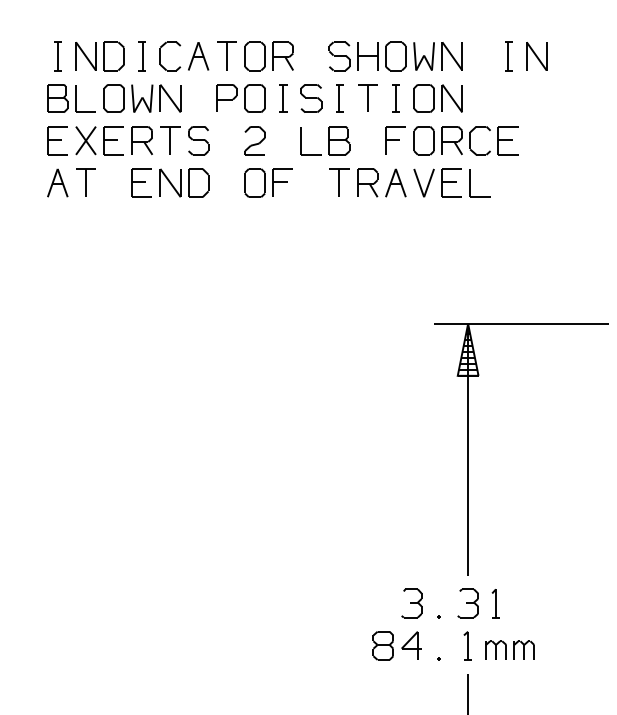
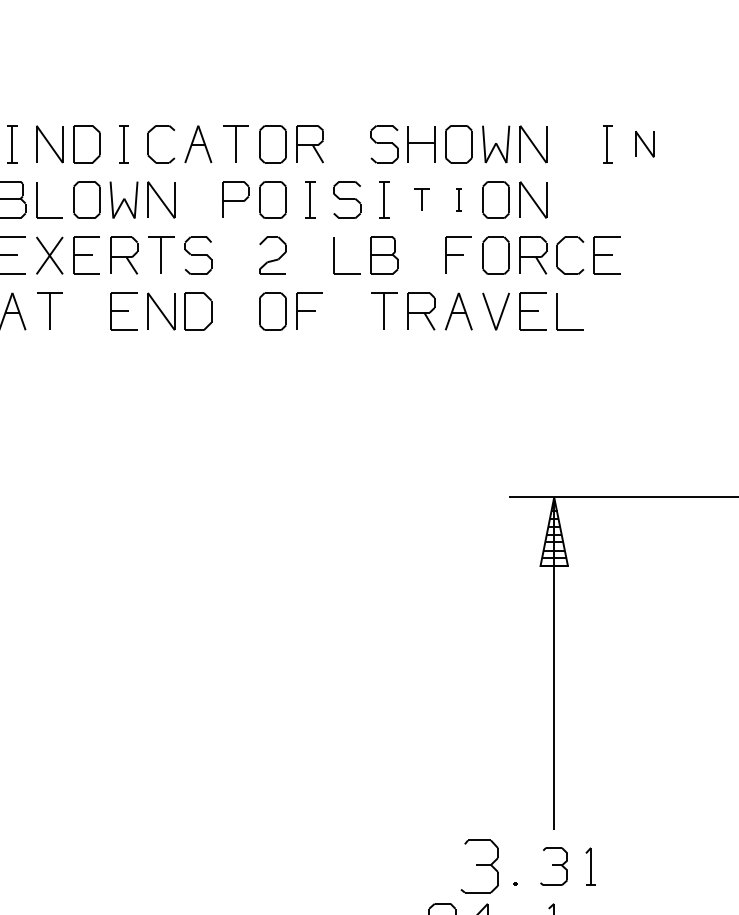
part: (536, 56) -> (644, 144), size x0.7
part: (367, 97) -> (421, 198), size x0.6
part: (395, 98) -> (458, 199), size x0.6
part: (411, 603) -> (479, 866), size x1.4

